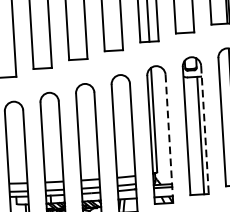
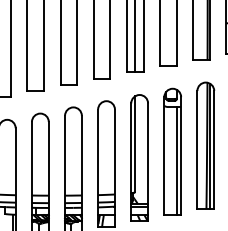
line: (205, 130) -> (181, 156), dashed -> solid
line: (169, 139) -> (148, 162), dashed -> solid

